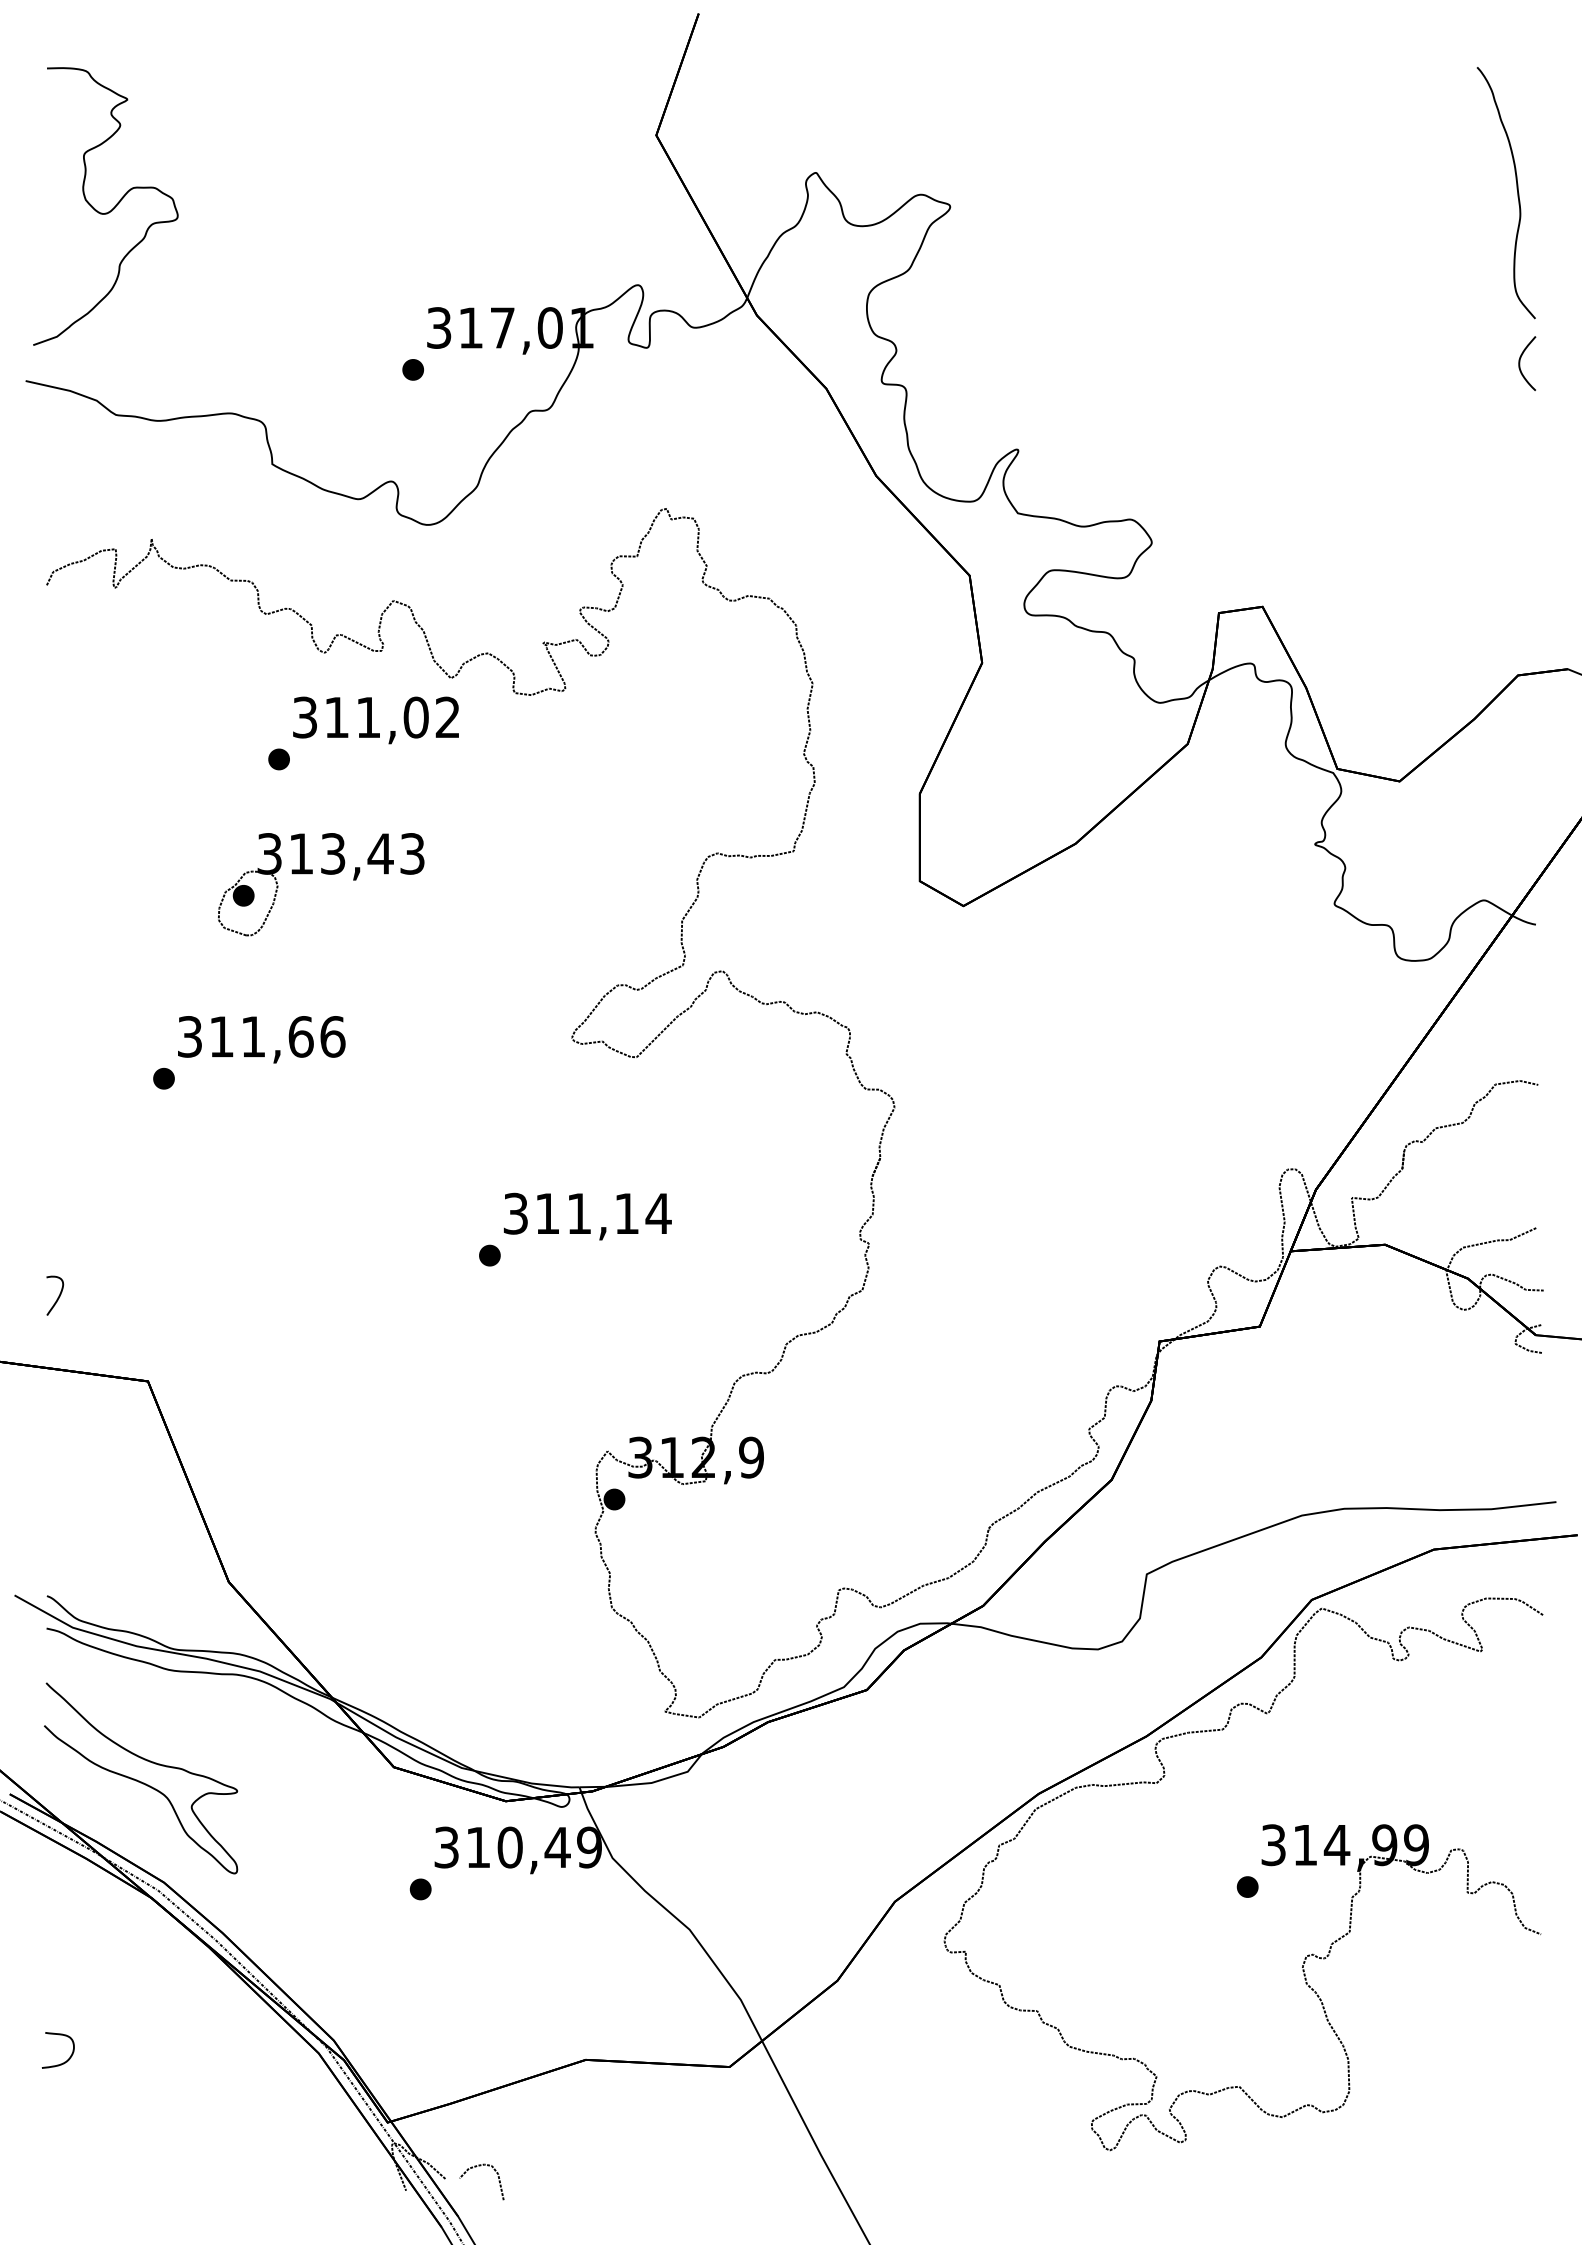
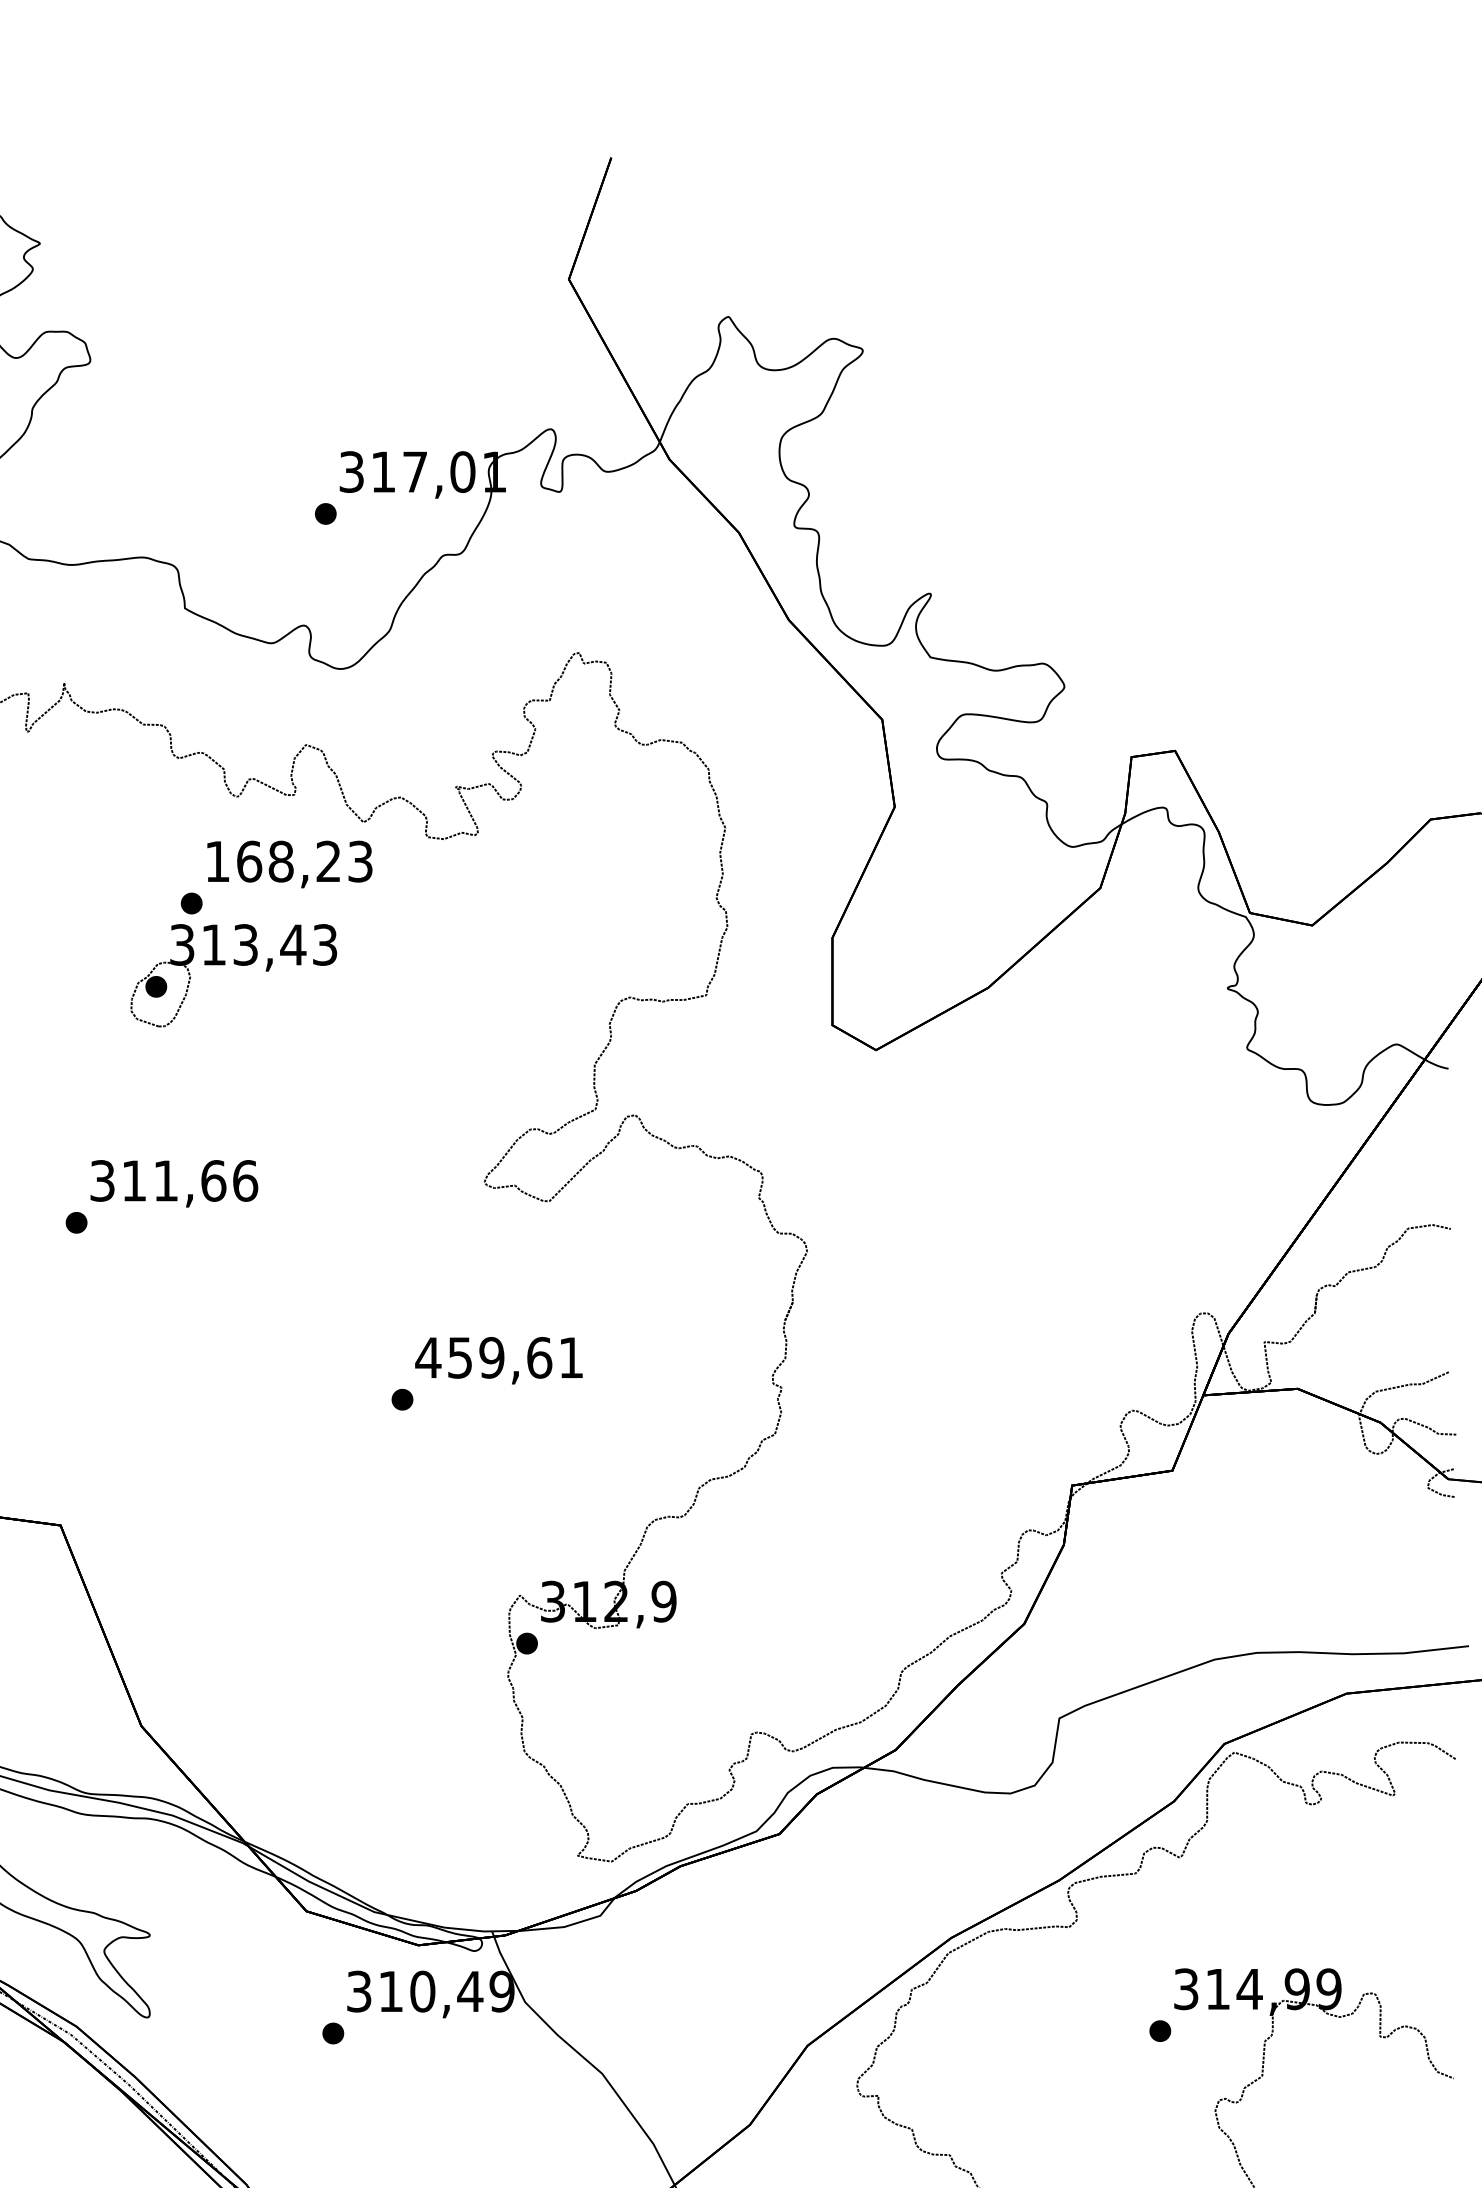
part: (1516, 232) -> (1429, 376), removed
text: (376, 717) -> (289, 861), 311,02 -> 168,23
part: (325, 874) -> (238, 965), moved
text: (586, 1213) -> (499, 1357), 311,14 -> 459,61

